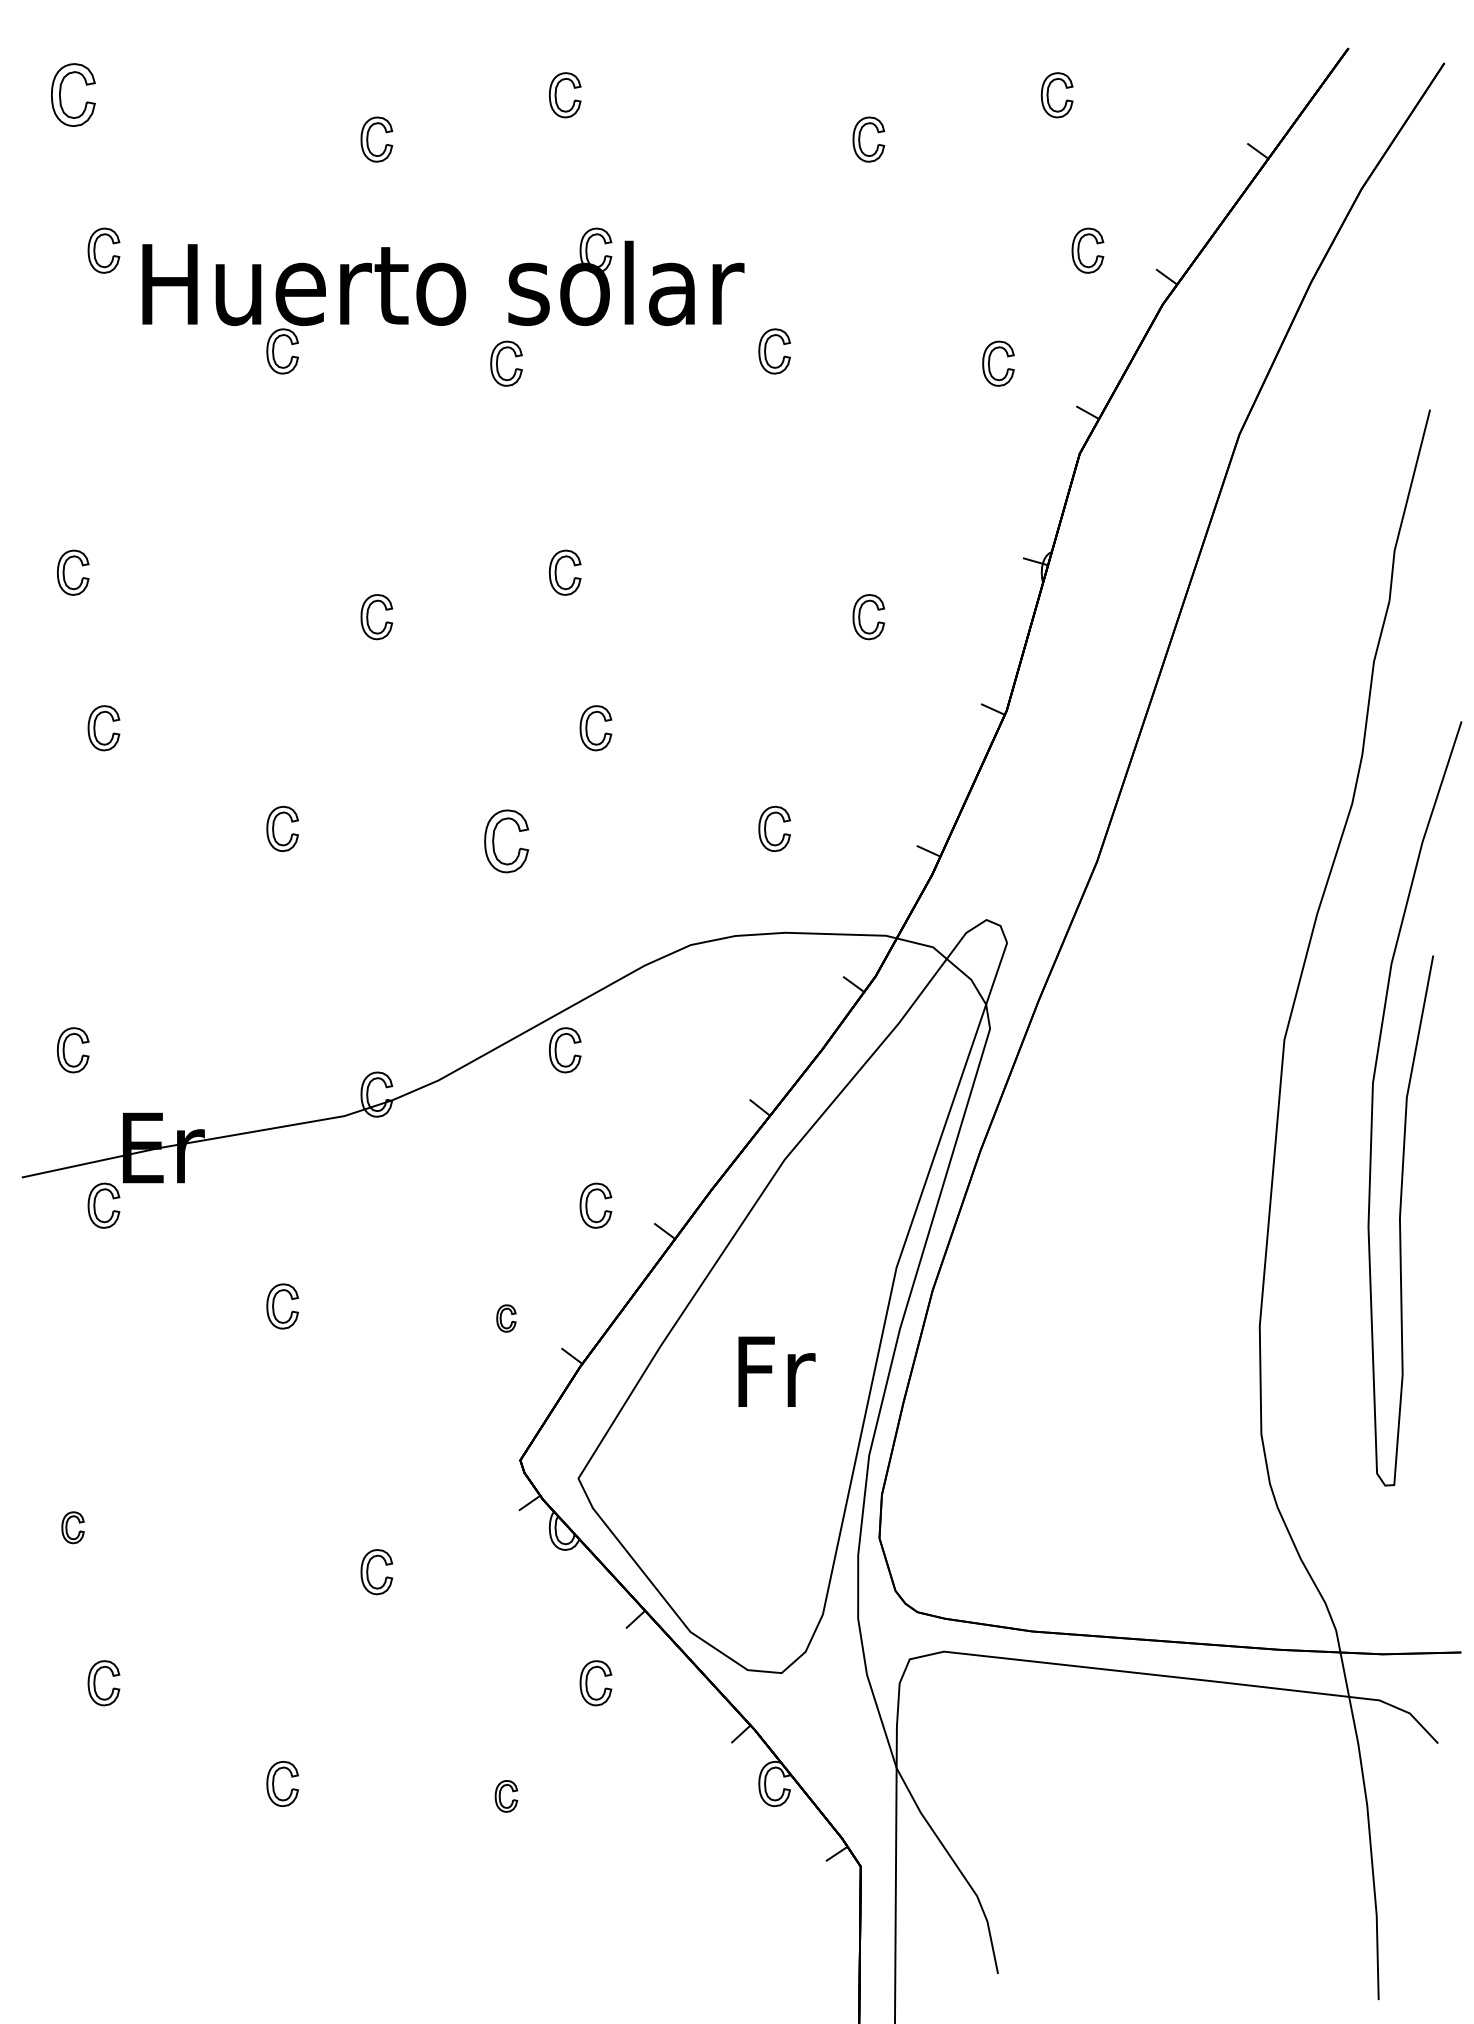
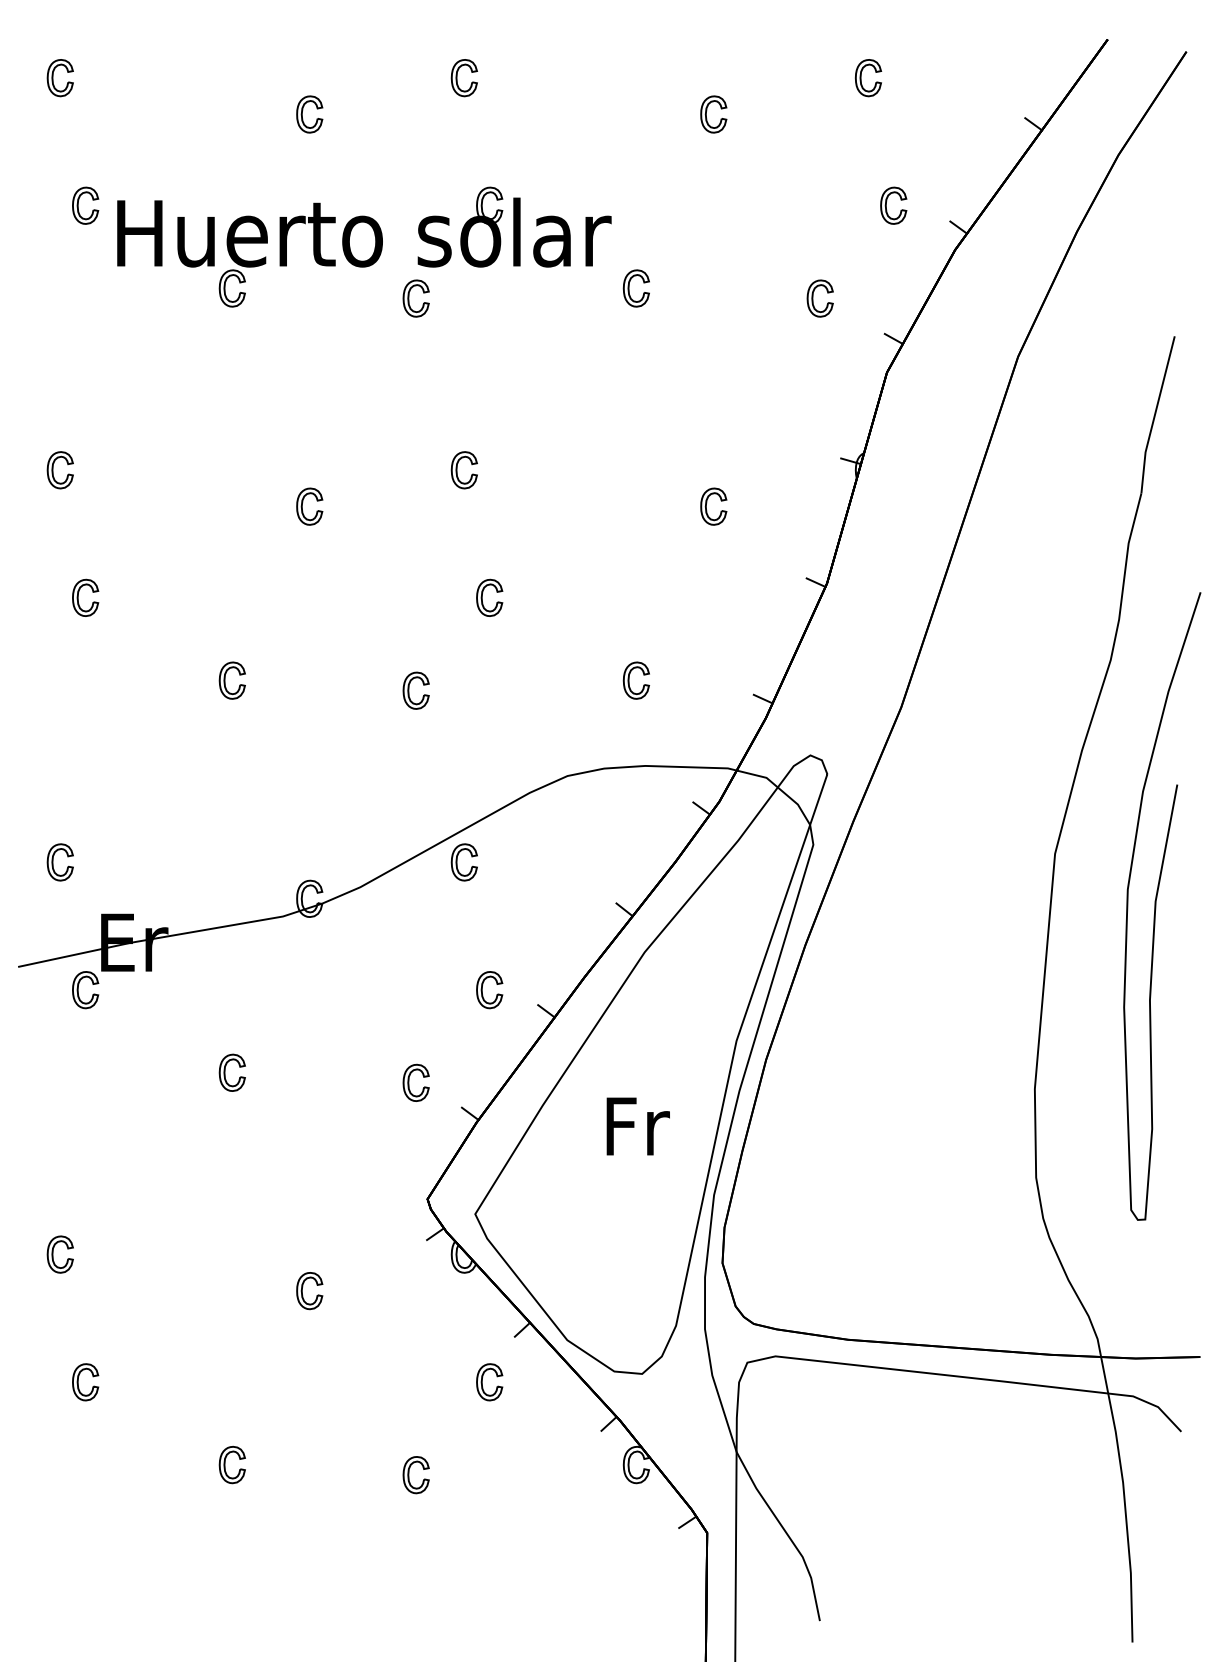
part: (72, 95) -> (59, 78), size x0.71
part: (505, 840) -> (415, 690), size x0.71
part: (505, 1318) -> (415, 1082), size x1.67
part: (72, 1527) -> (59, 1254), size x1.43
part: (505, 1796) -> (415, 1475), size x1.43

